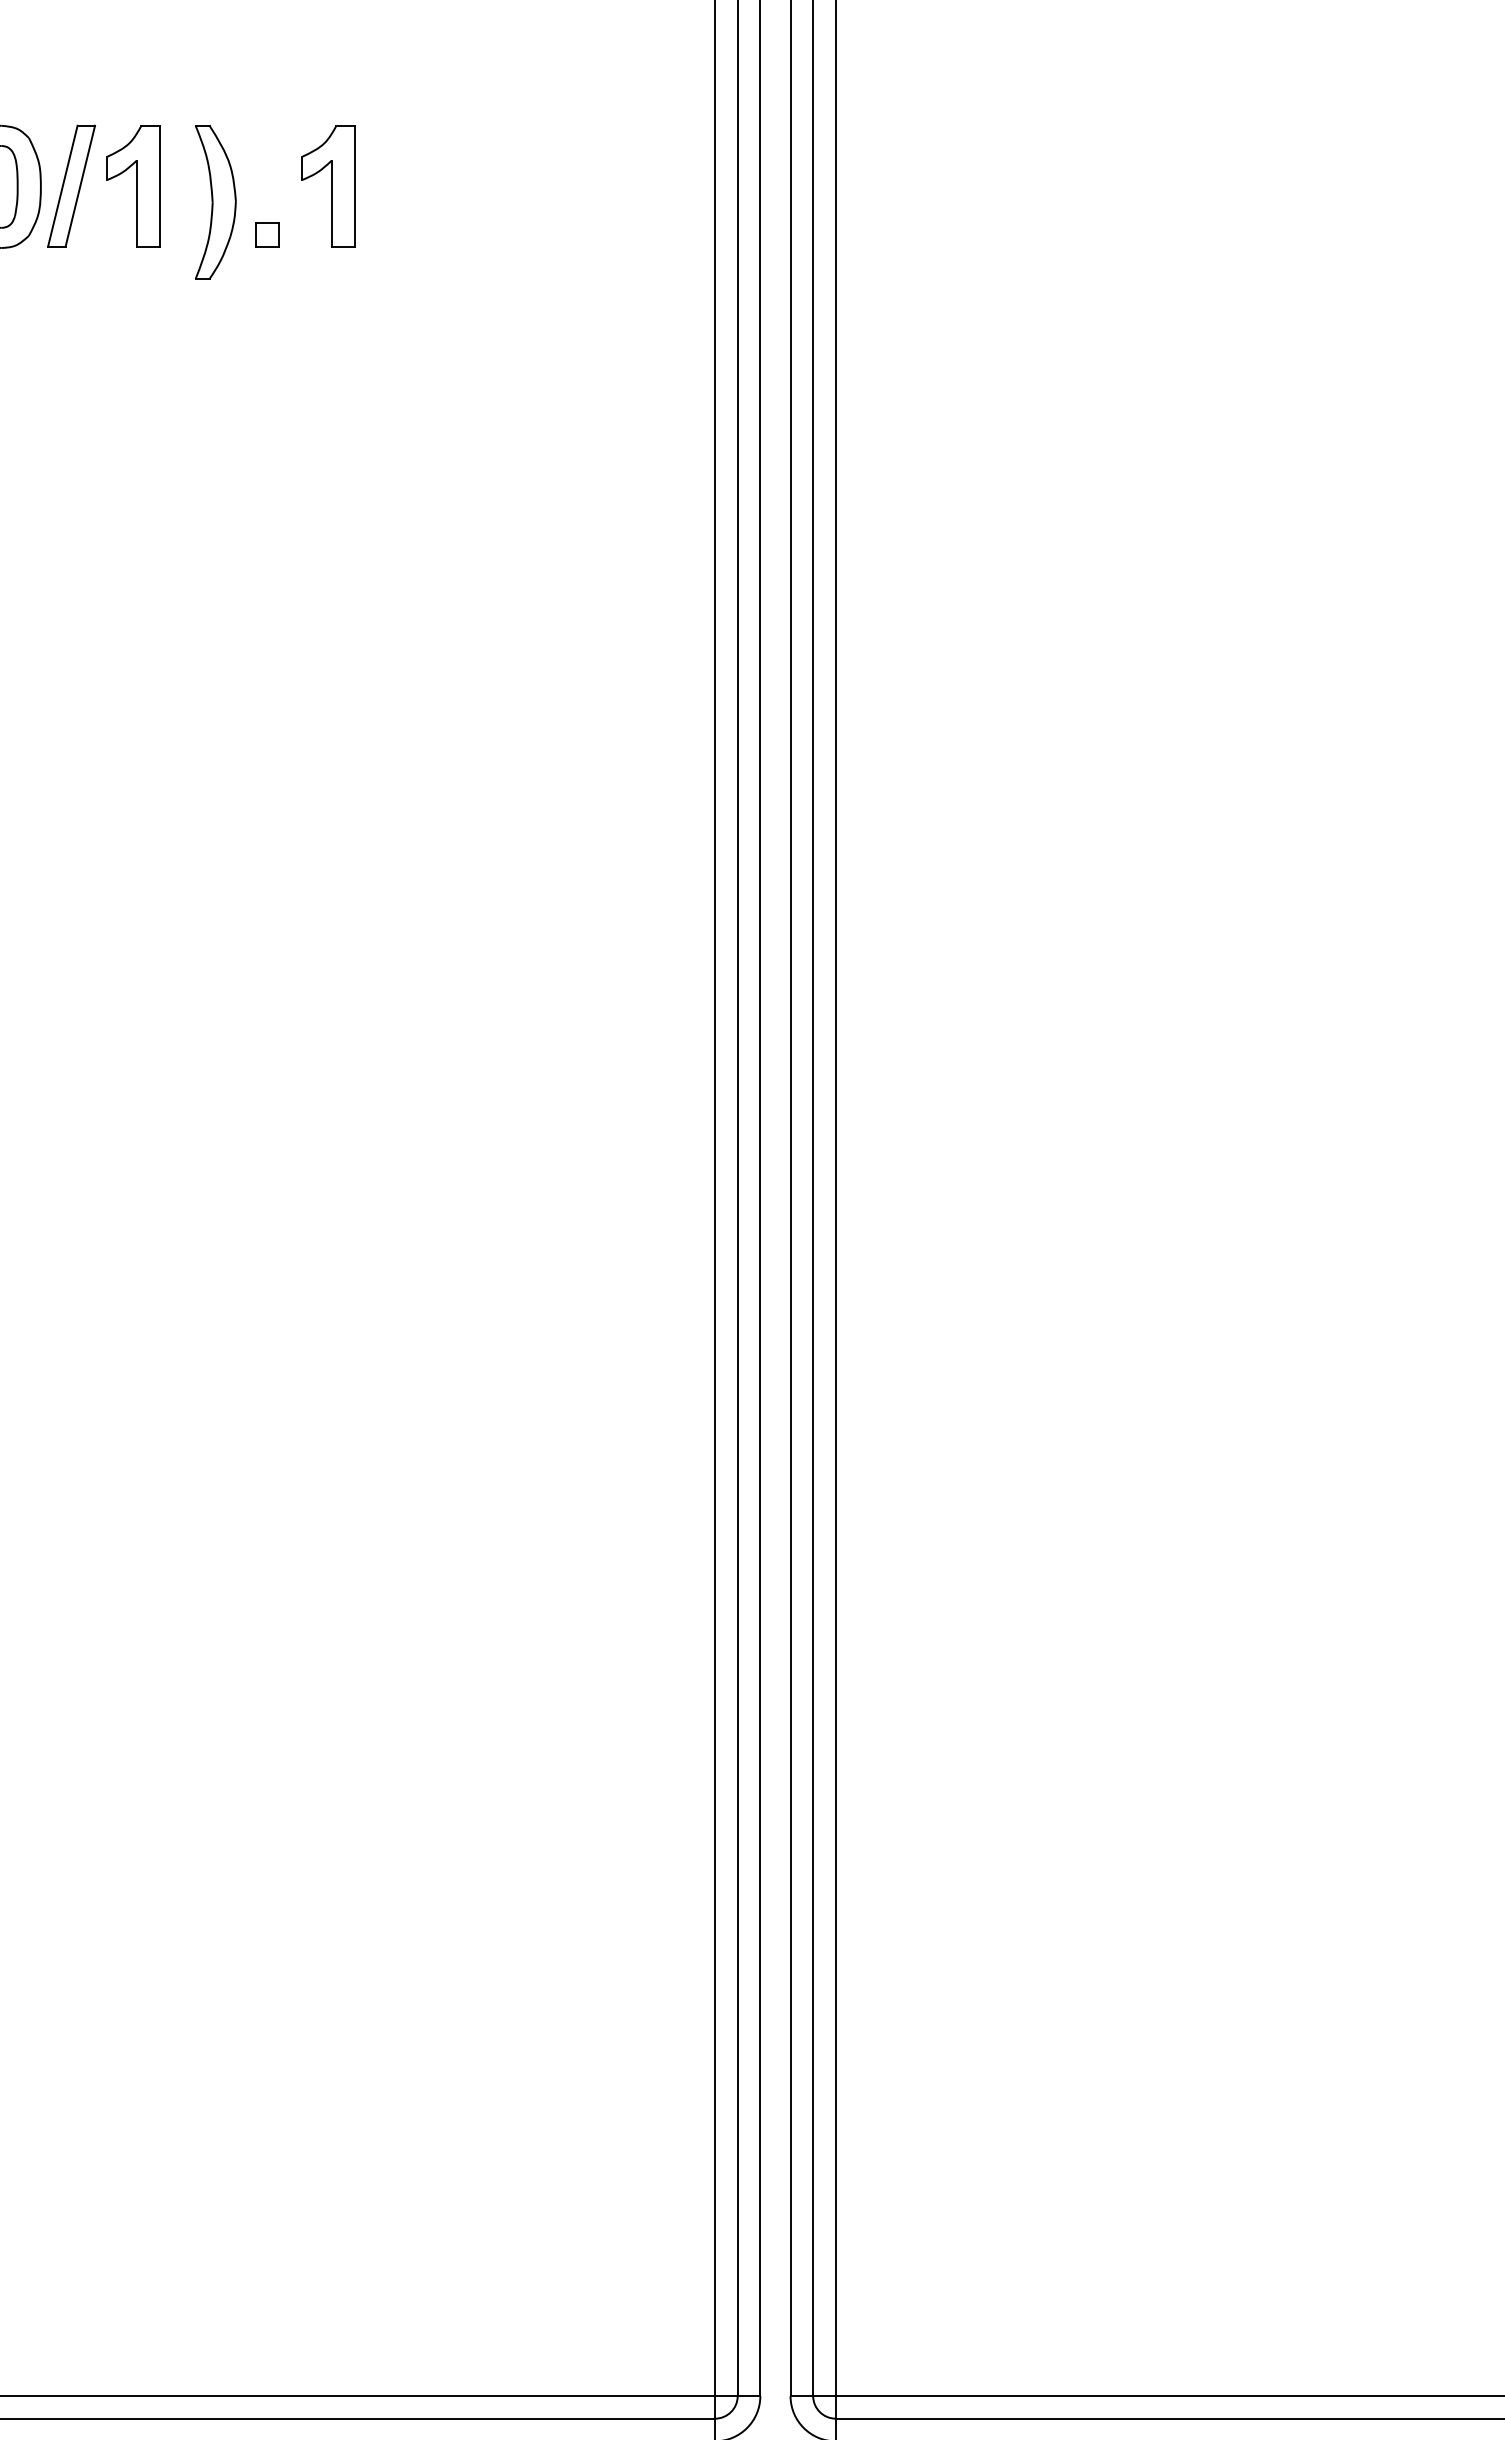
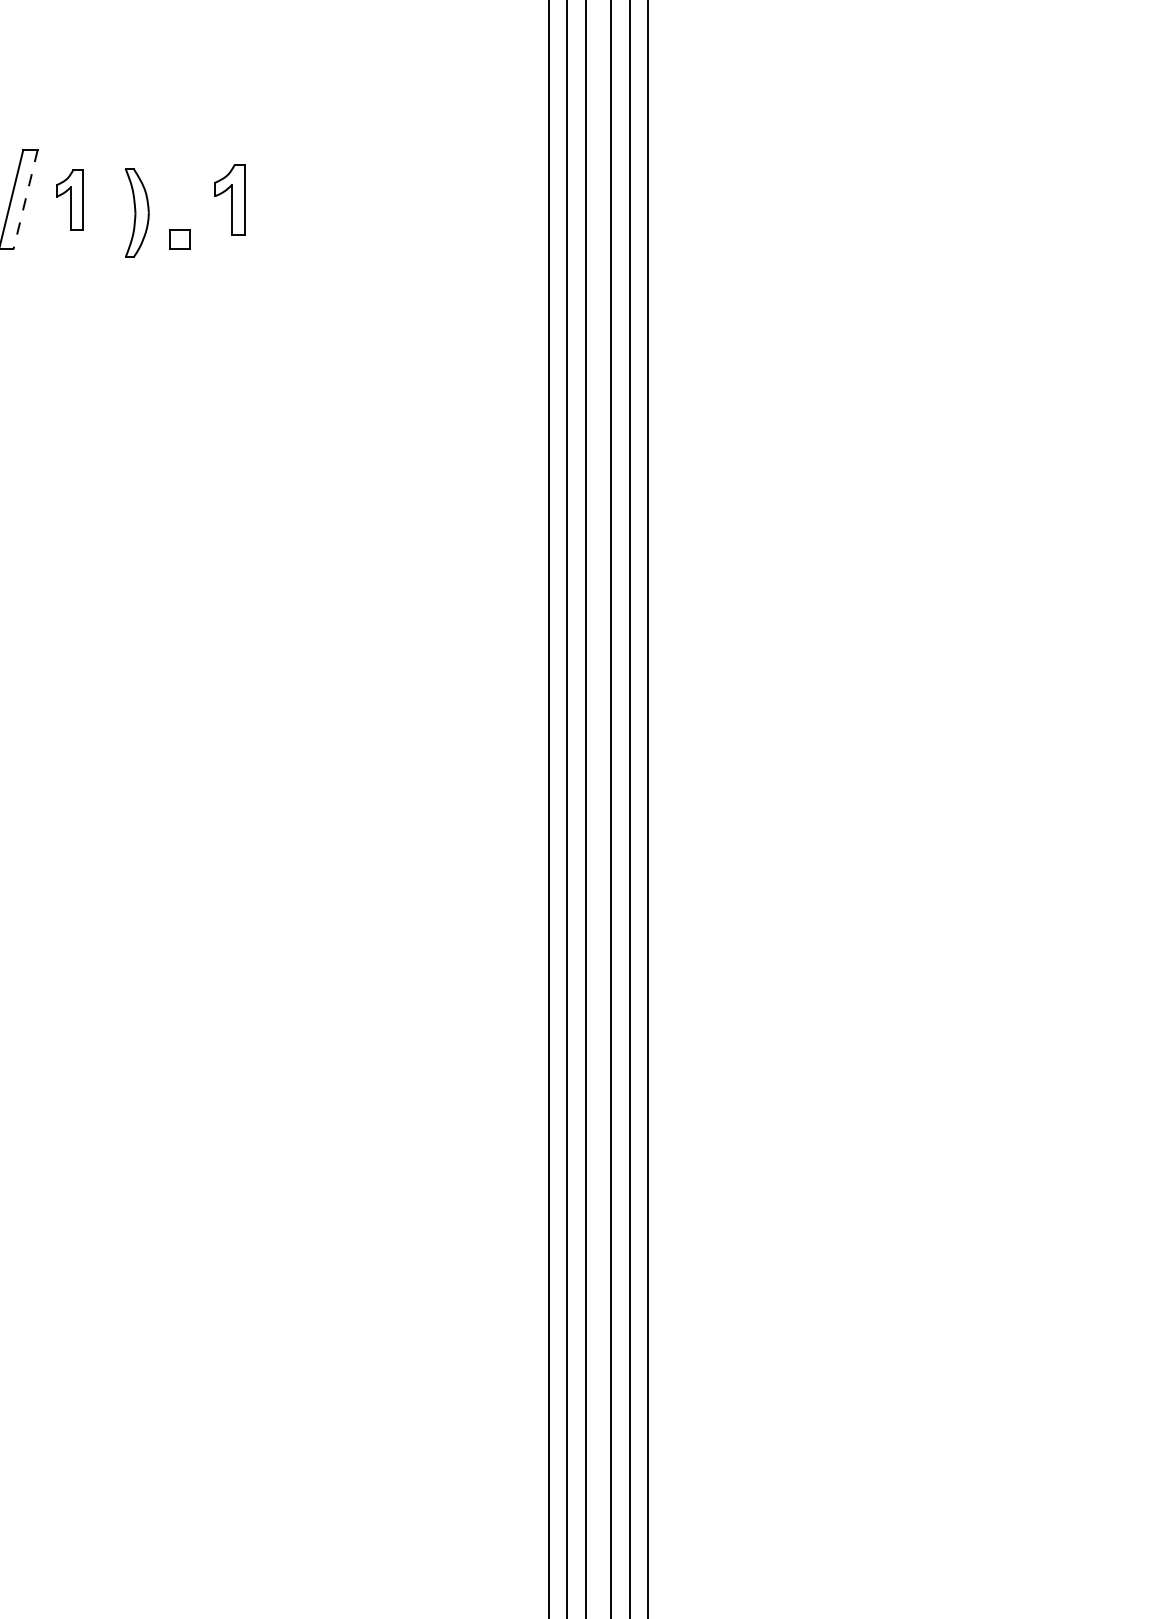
line: (80, 186) -> (25, 200), solid -> dashed
part: (133, 186) -> (69, 200), size x0.6
part: (328, 186) -> (230, 200), size x0.7
part: (215, 202) -> (136, 213), size x0.7

